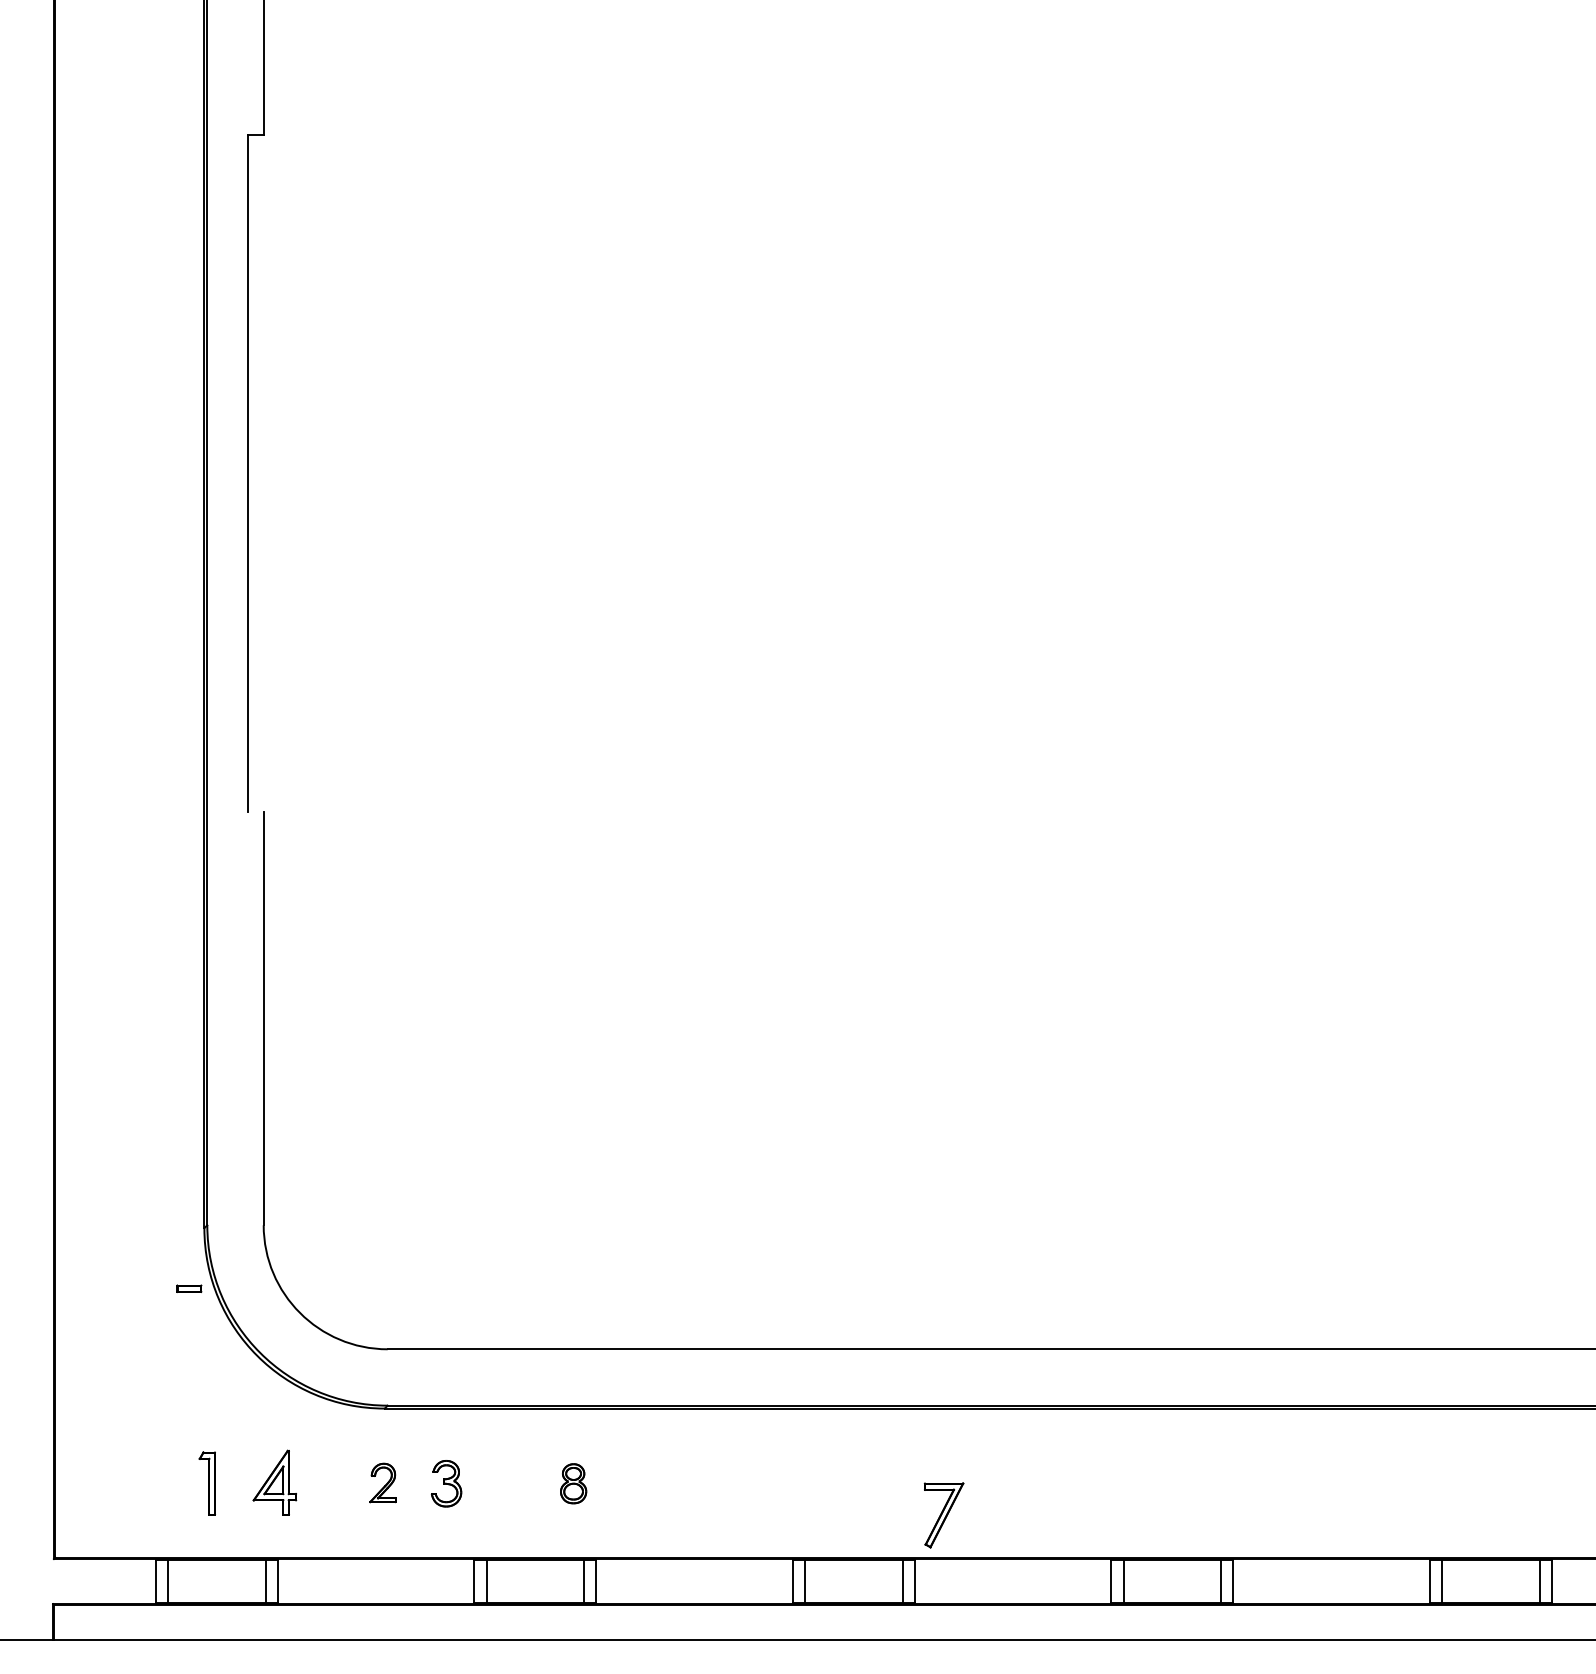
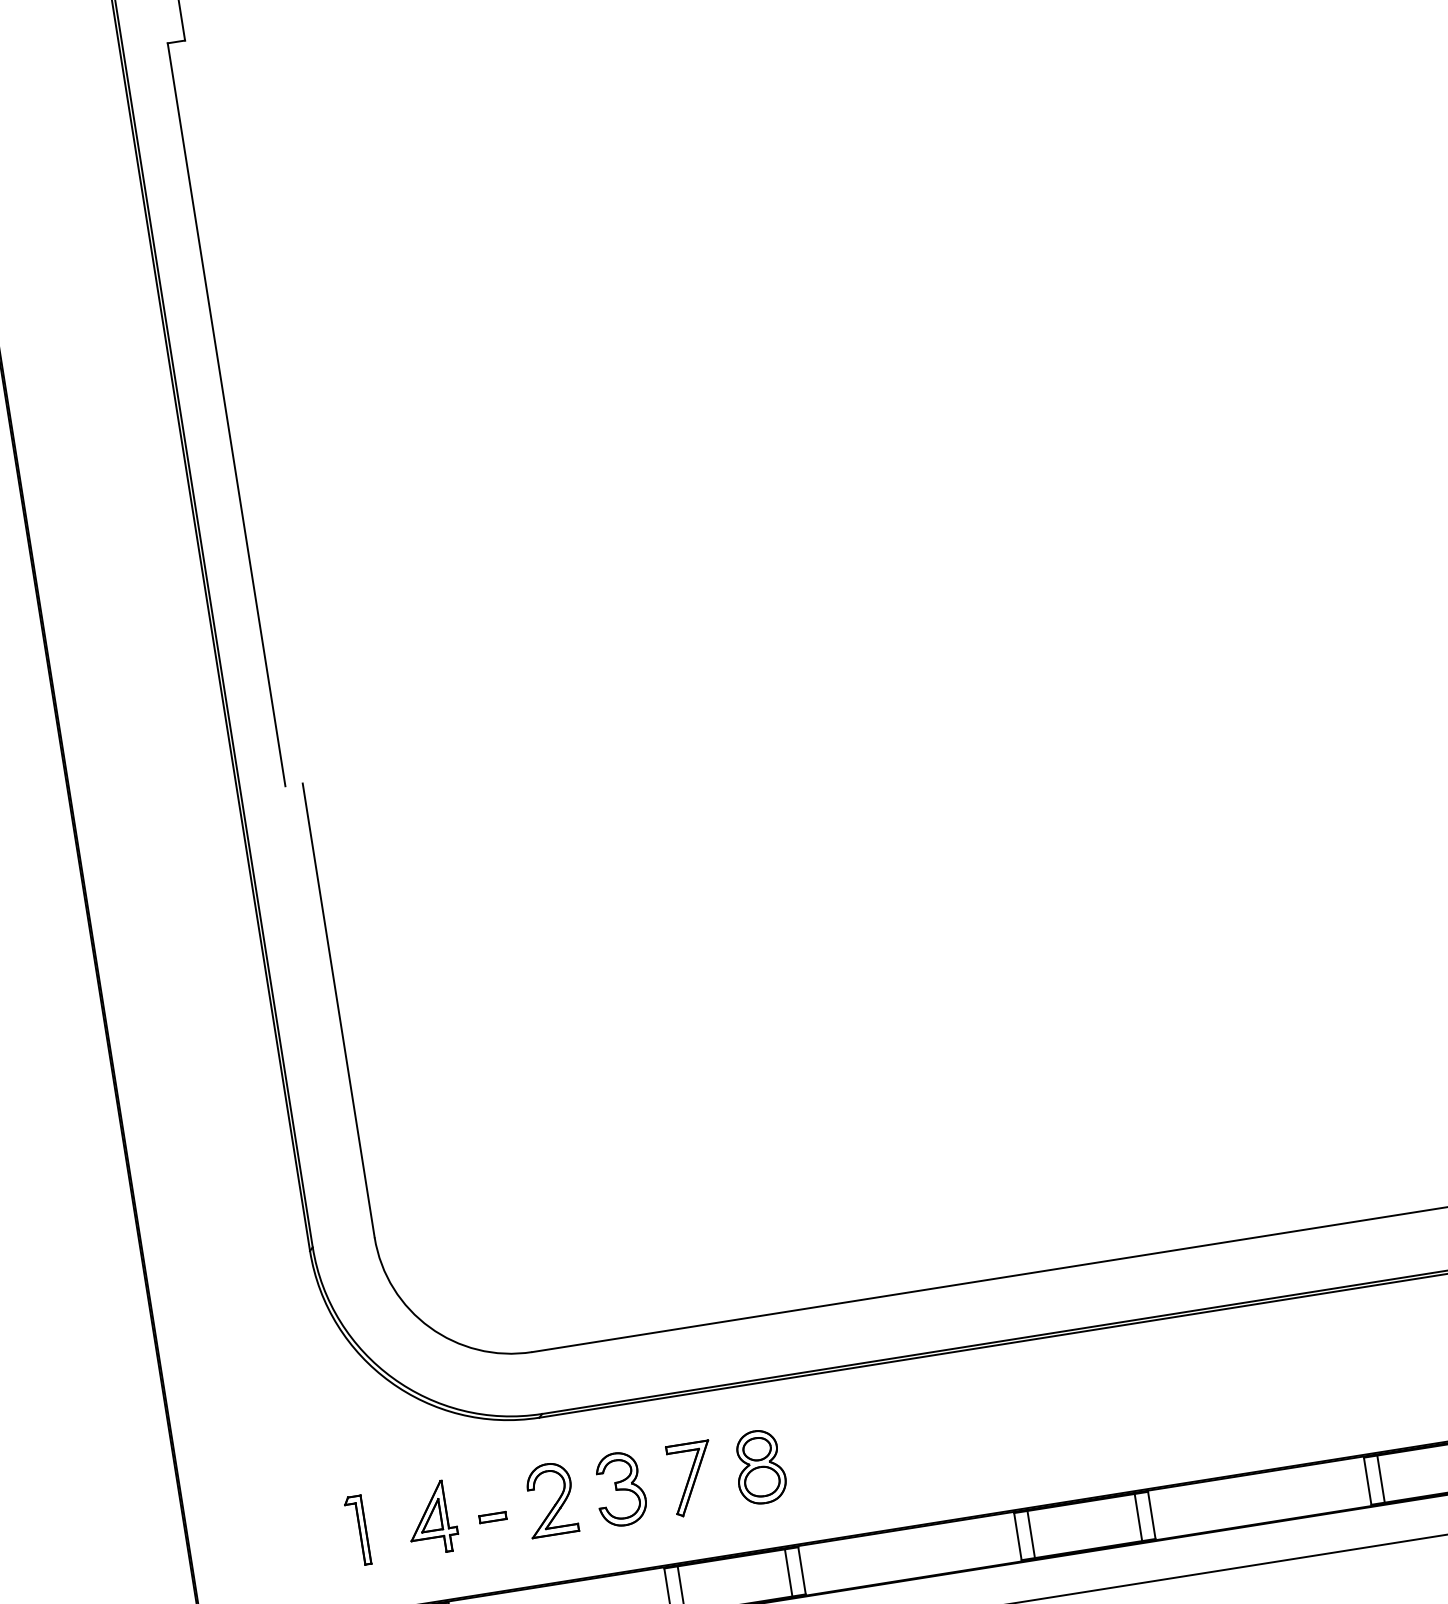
part: (189, 1288) -> (493, 1517), moved
part: (382, 1482) -> (549, 1499), size x1.67
part: (446, 1483) -> (620, 1489), size x1.43
part: (573, 1483) -> (759, 1467), size x1.67
part: (943, 1515) -> (691, 1478), moved

